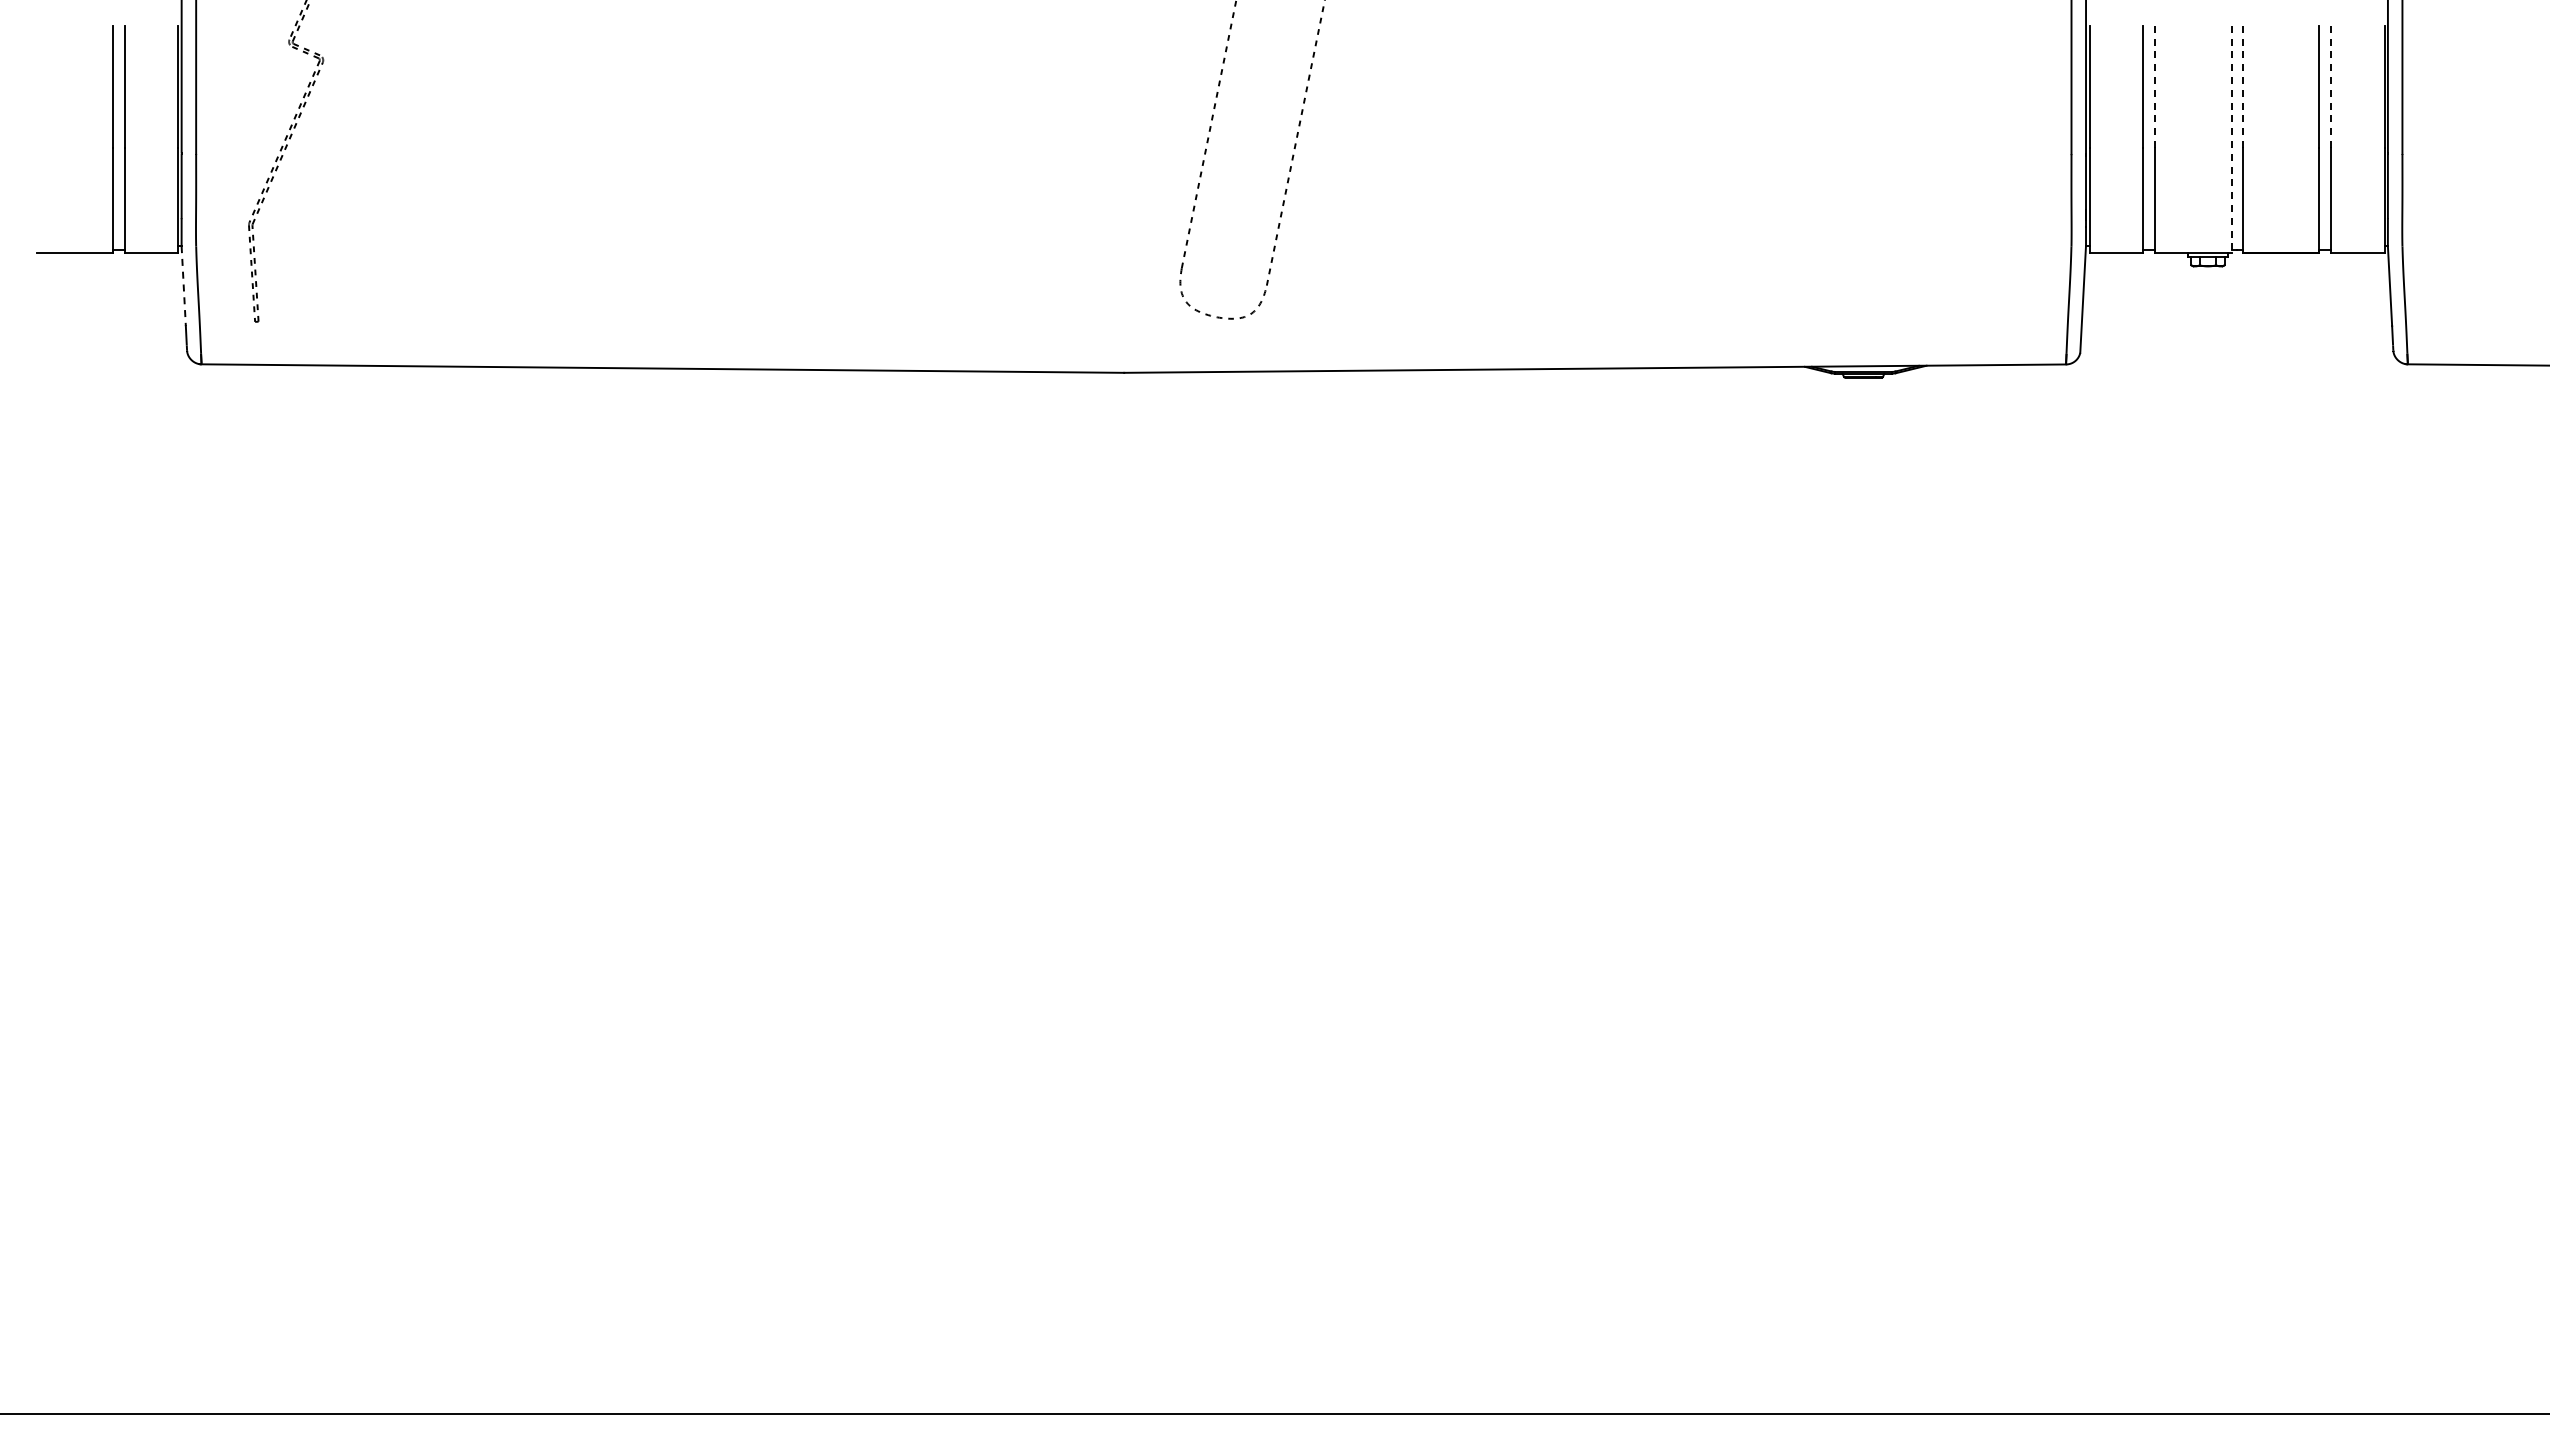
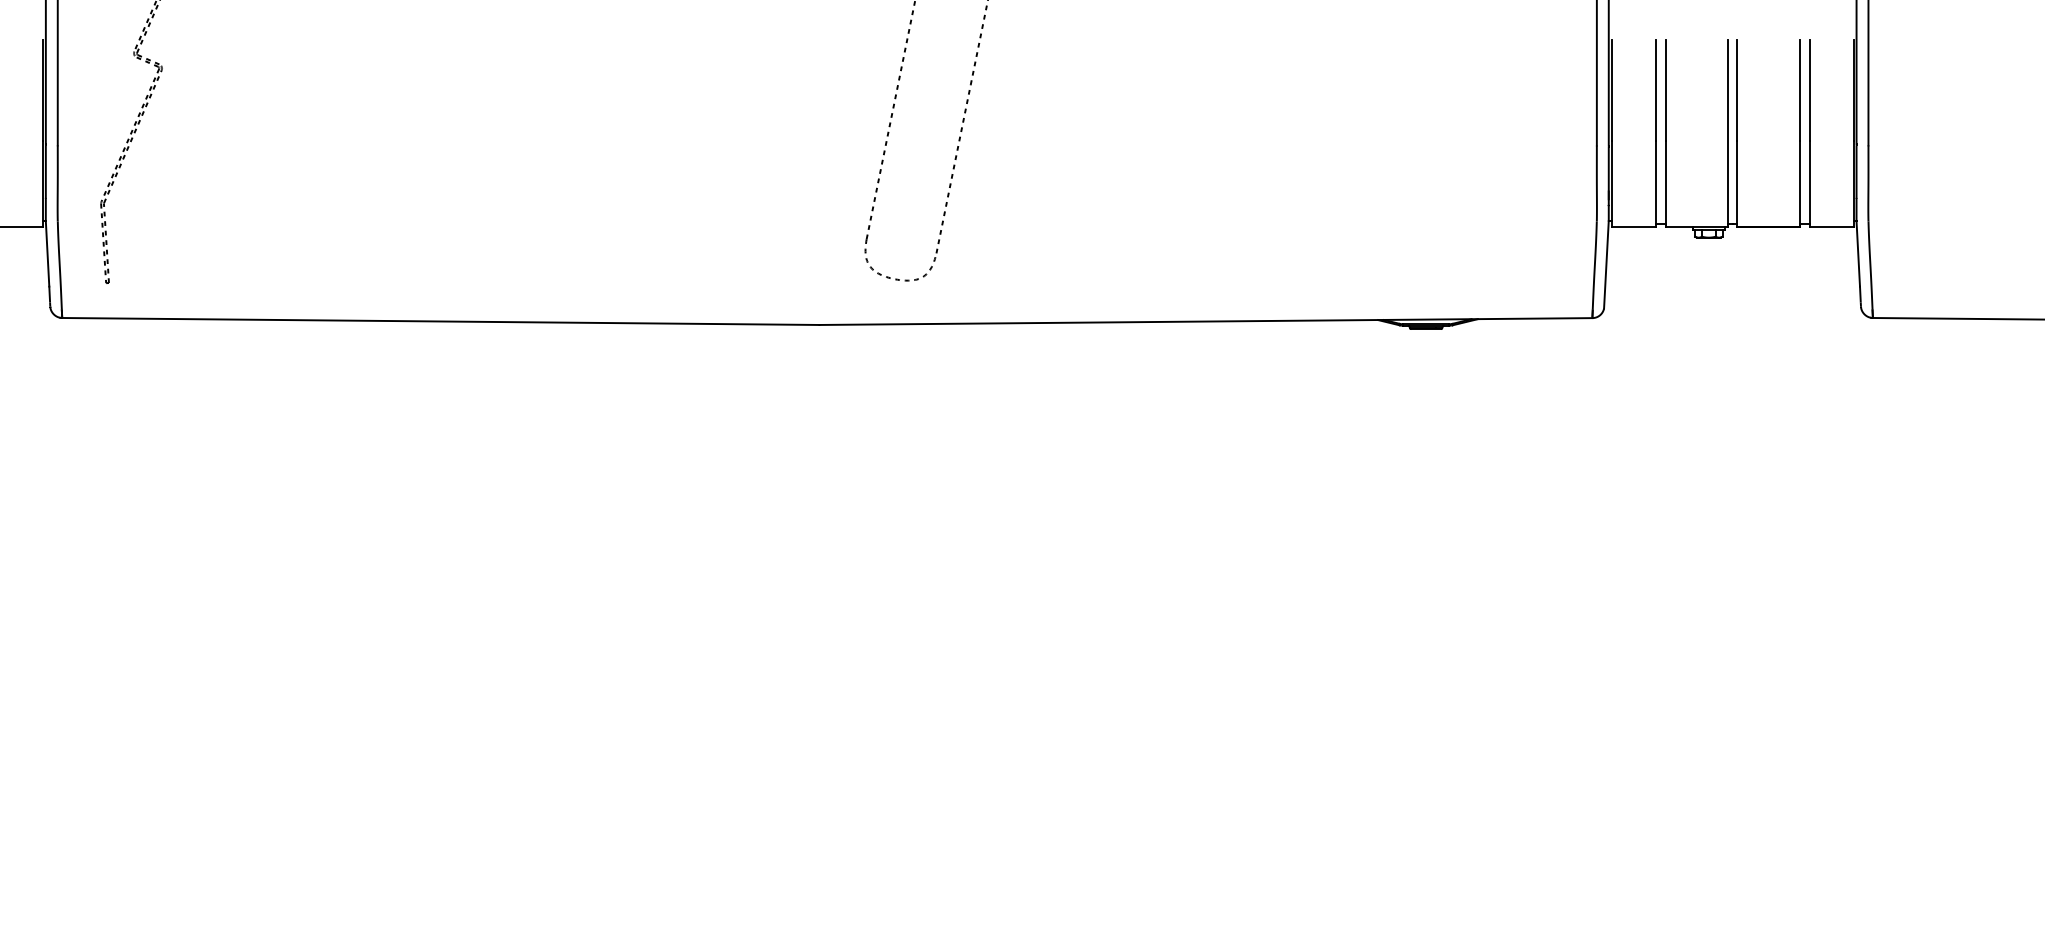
line: (2155, 87) -> (1665, 90), dashed -> solid
line: (2242, 87) -> (1737, 90), dashed -> solid
line: (2331, 87) -> (1810, 90), dashed -> solid
line: (2231, 139) -> (1728, 133), dashed -> solid
line: (183, 286) -> (47, 254), dashed -> solid

